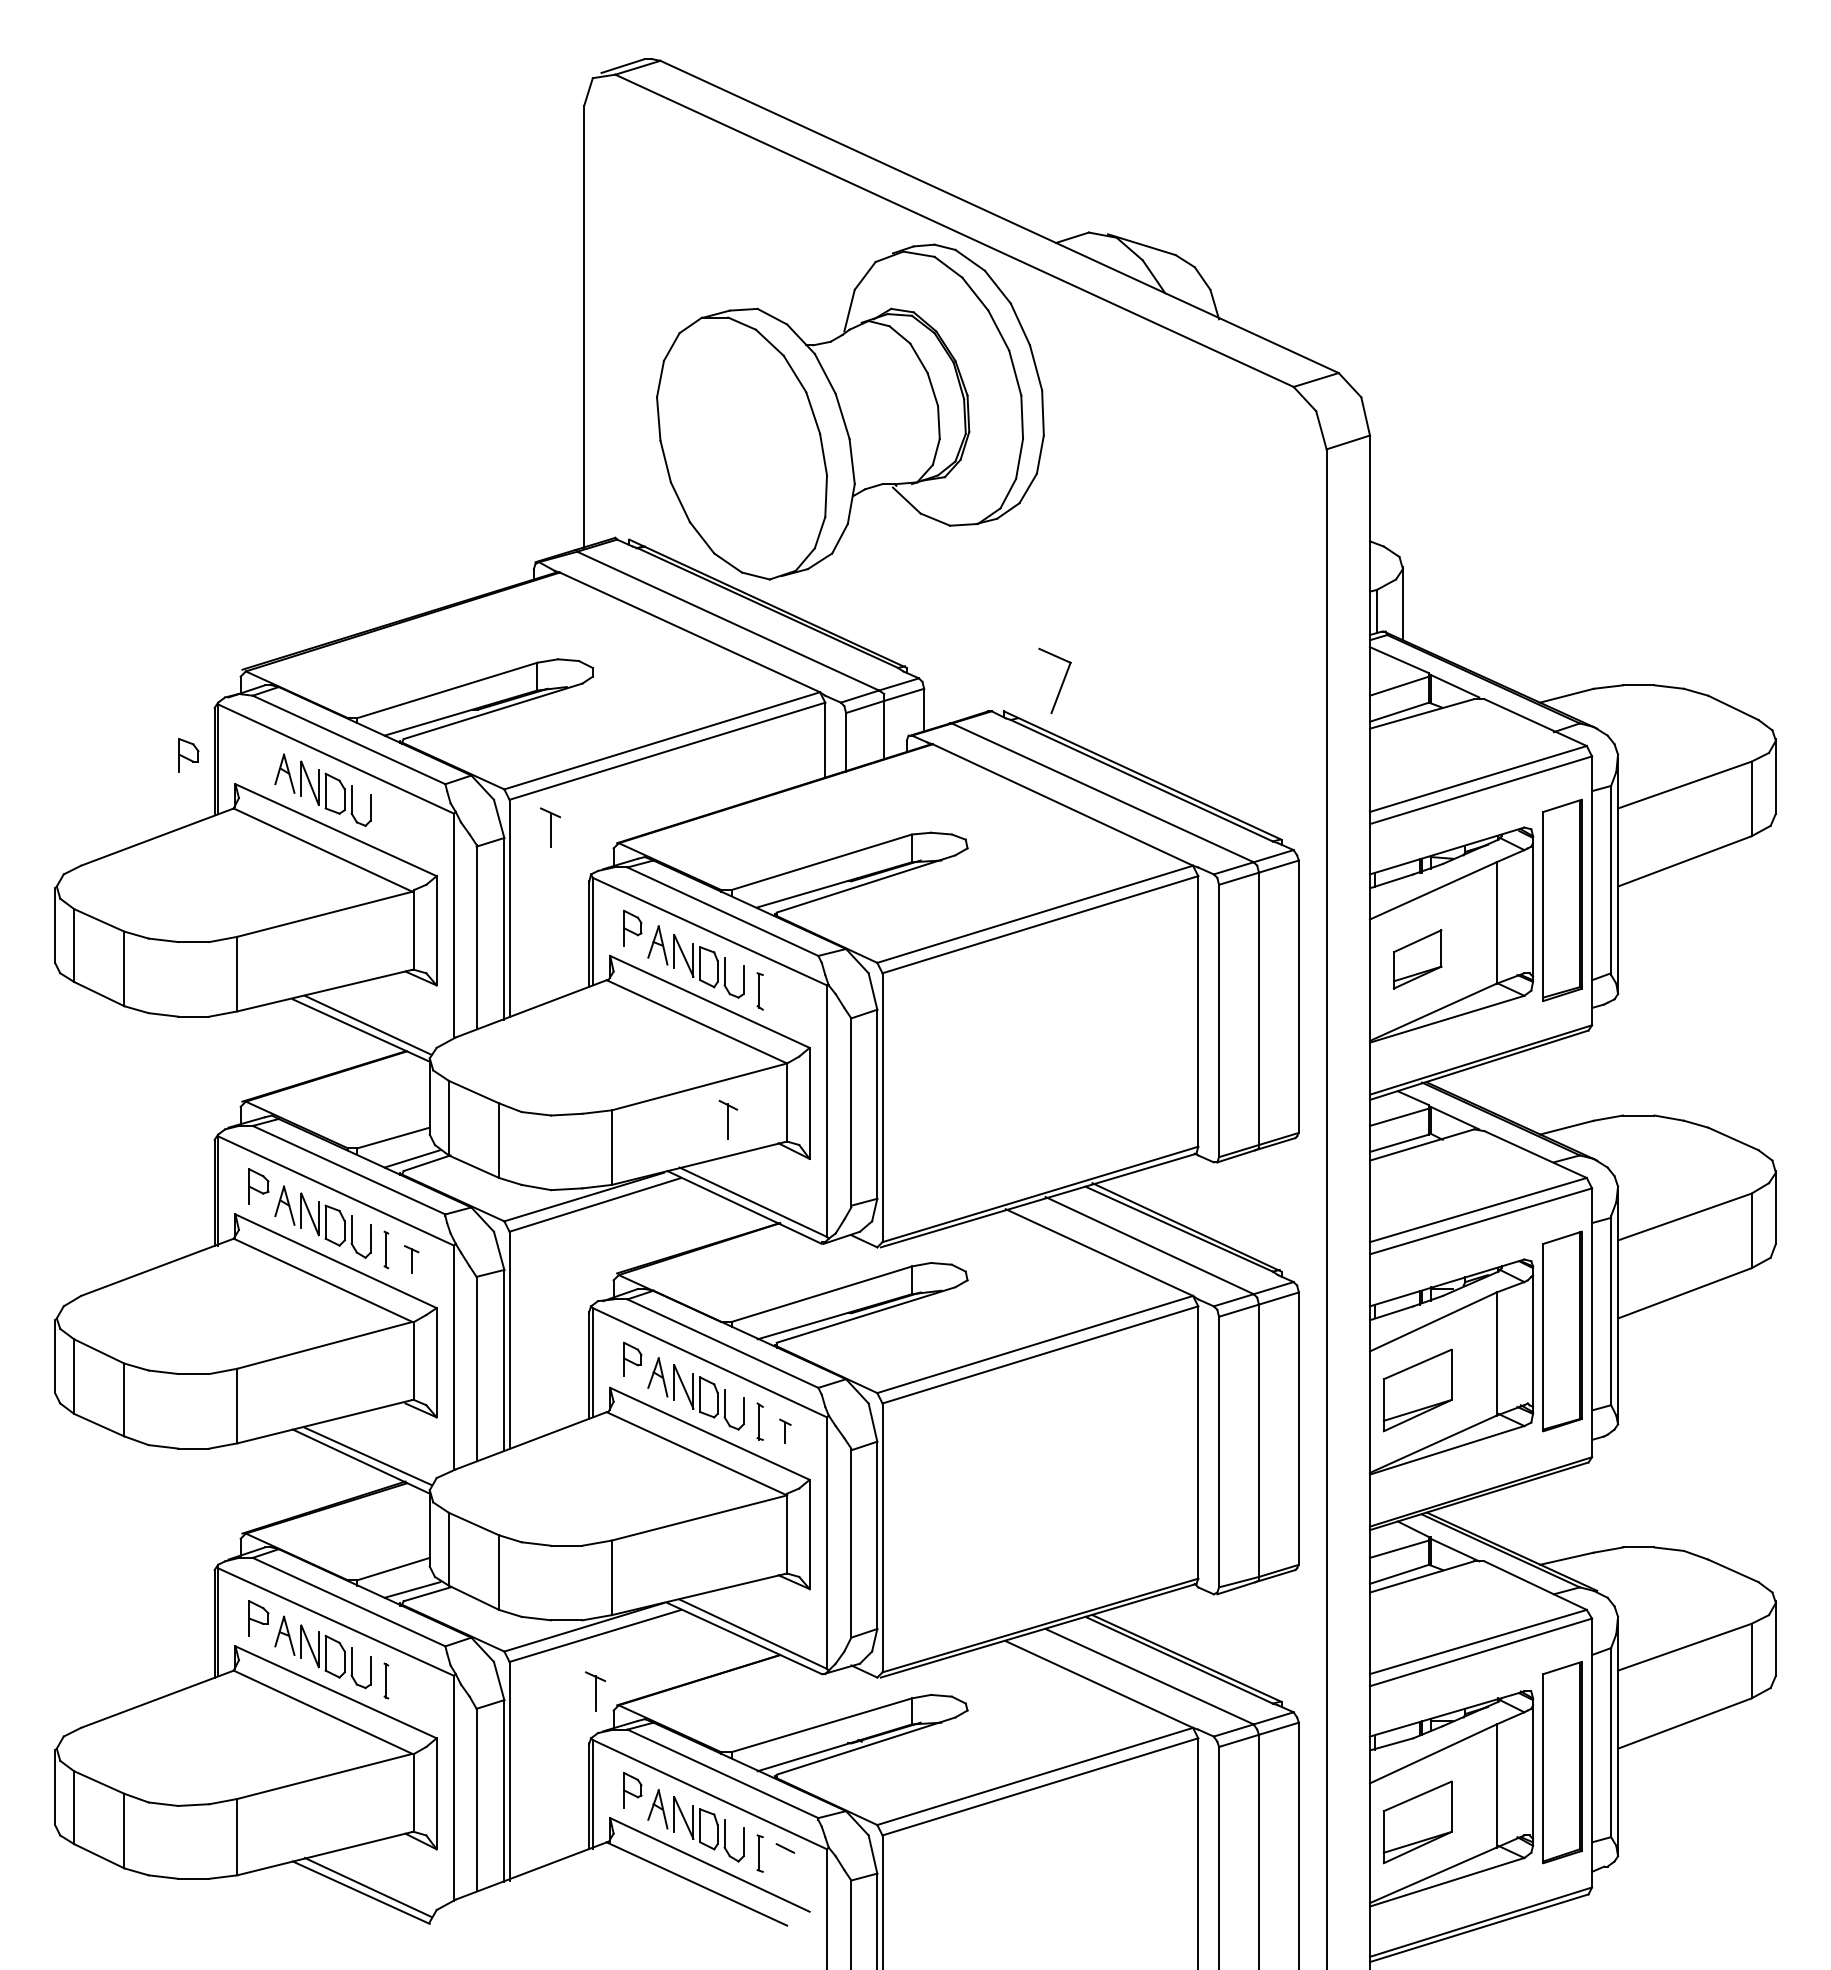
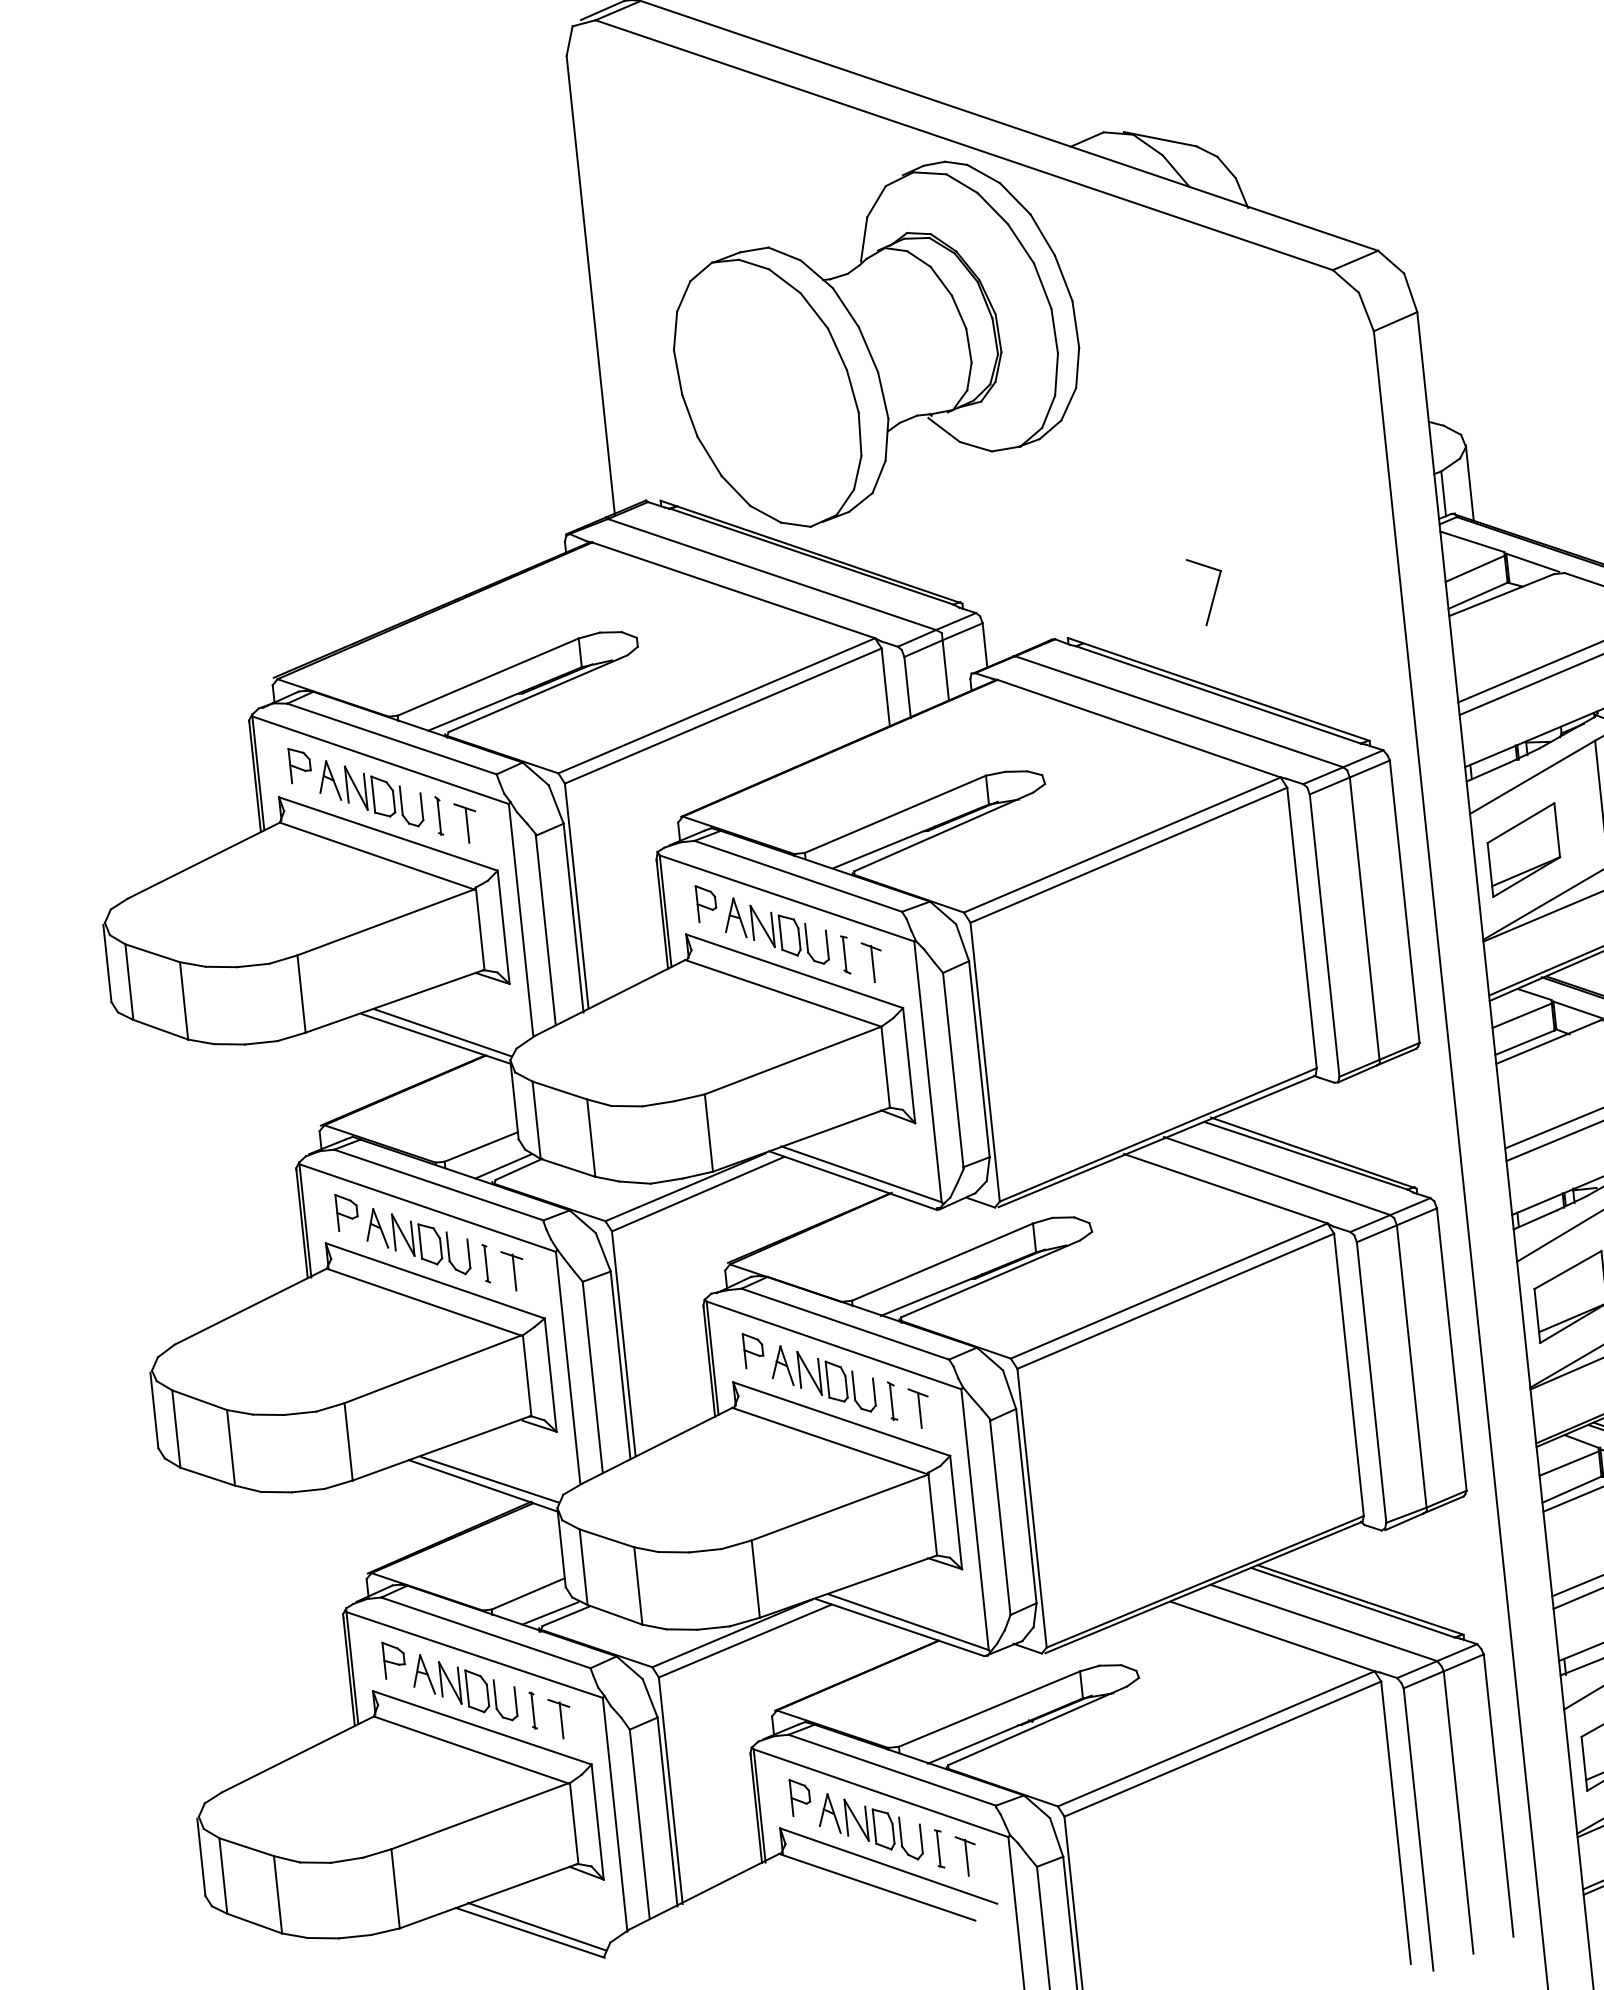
part: (1061, 683) -> (1213, 593), moved
part: (188, 755) -> (299, 765), moved
part: (386, 817) -> (439, 815), added
part: (550, 827) -> (466, 822), moved
part: (1417, 959) -> (1523, 850), size x1.43
part: (728, 1119) -> (872, 961), moved
part: (411, 1259) -> (513, 1270), size x1.43
part: (785, 1430) -> (919, 1407), size x1.67
part: (595, 1691) -> (560, 1718), moved
line: (785, 1864) -> (967, 1857), added

